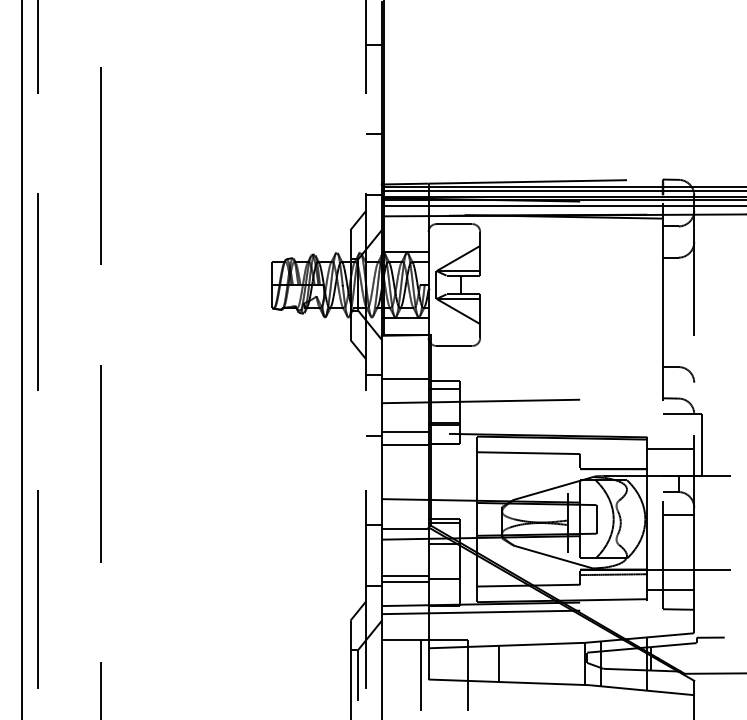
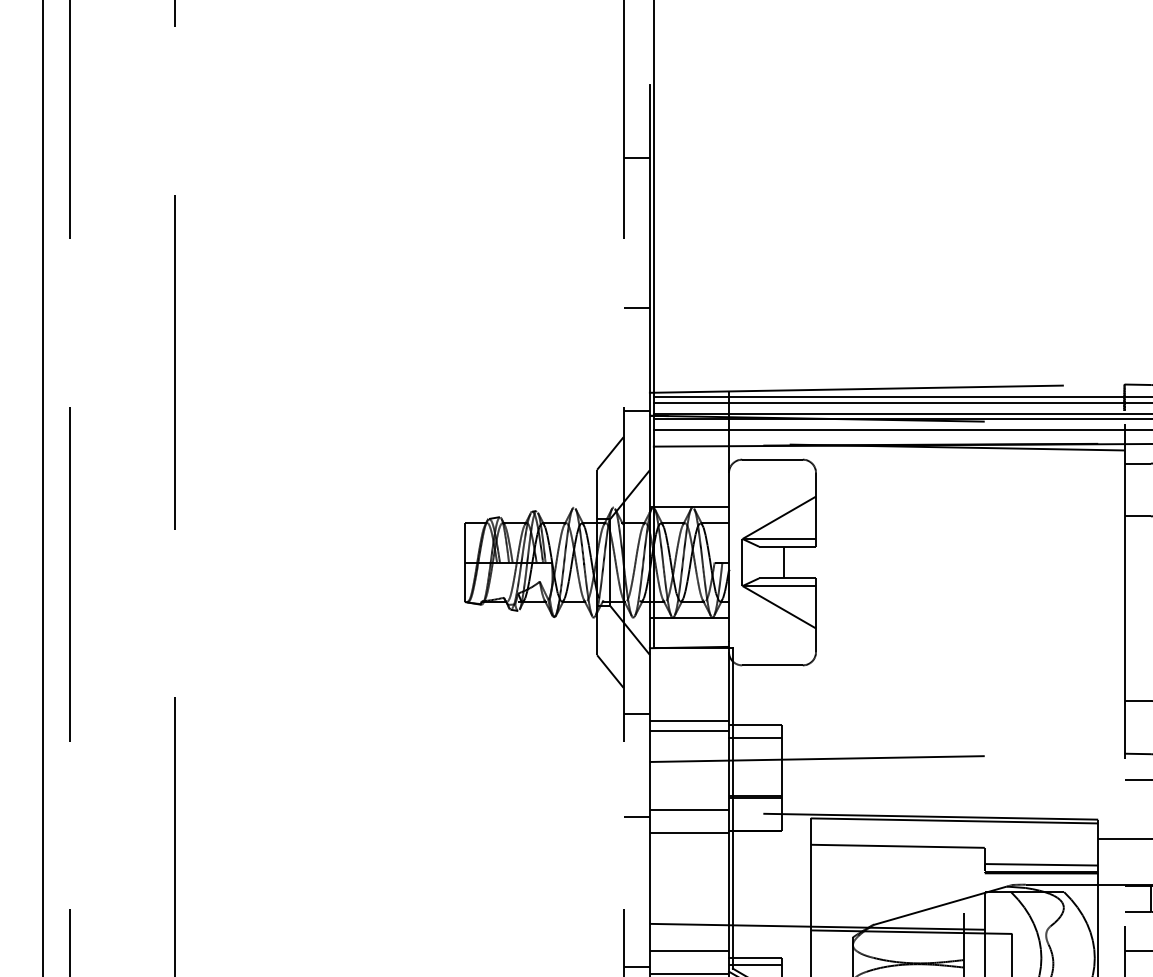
line: (404, 385) -> (688, 732), added
line: (613, 463) -> (1041, 863), added
line: (404, 515) -> (688, 951), added

